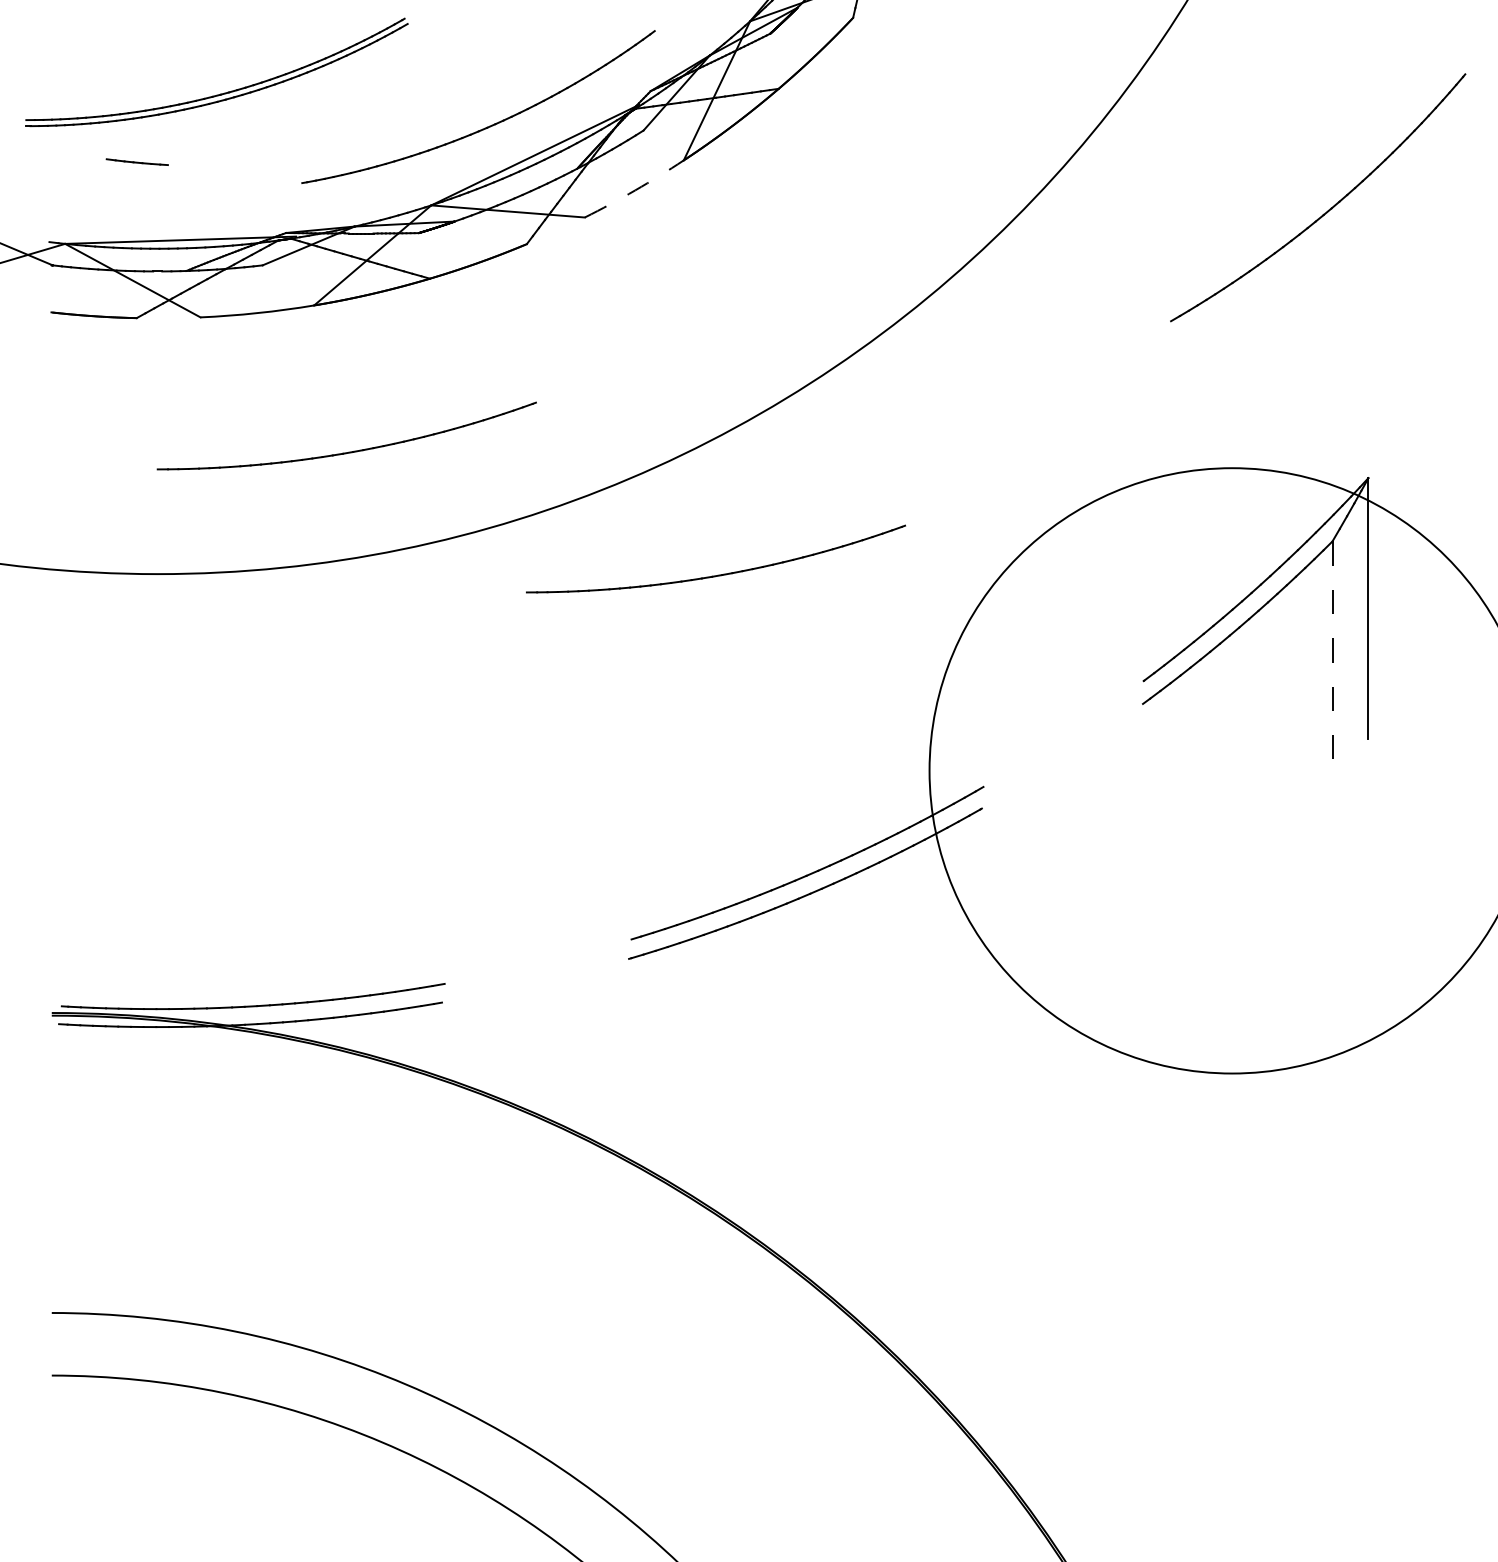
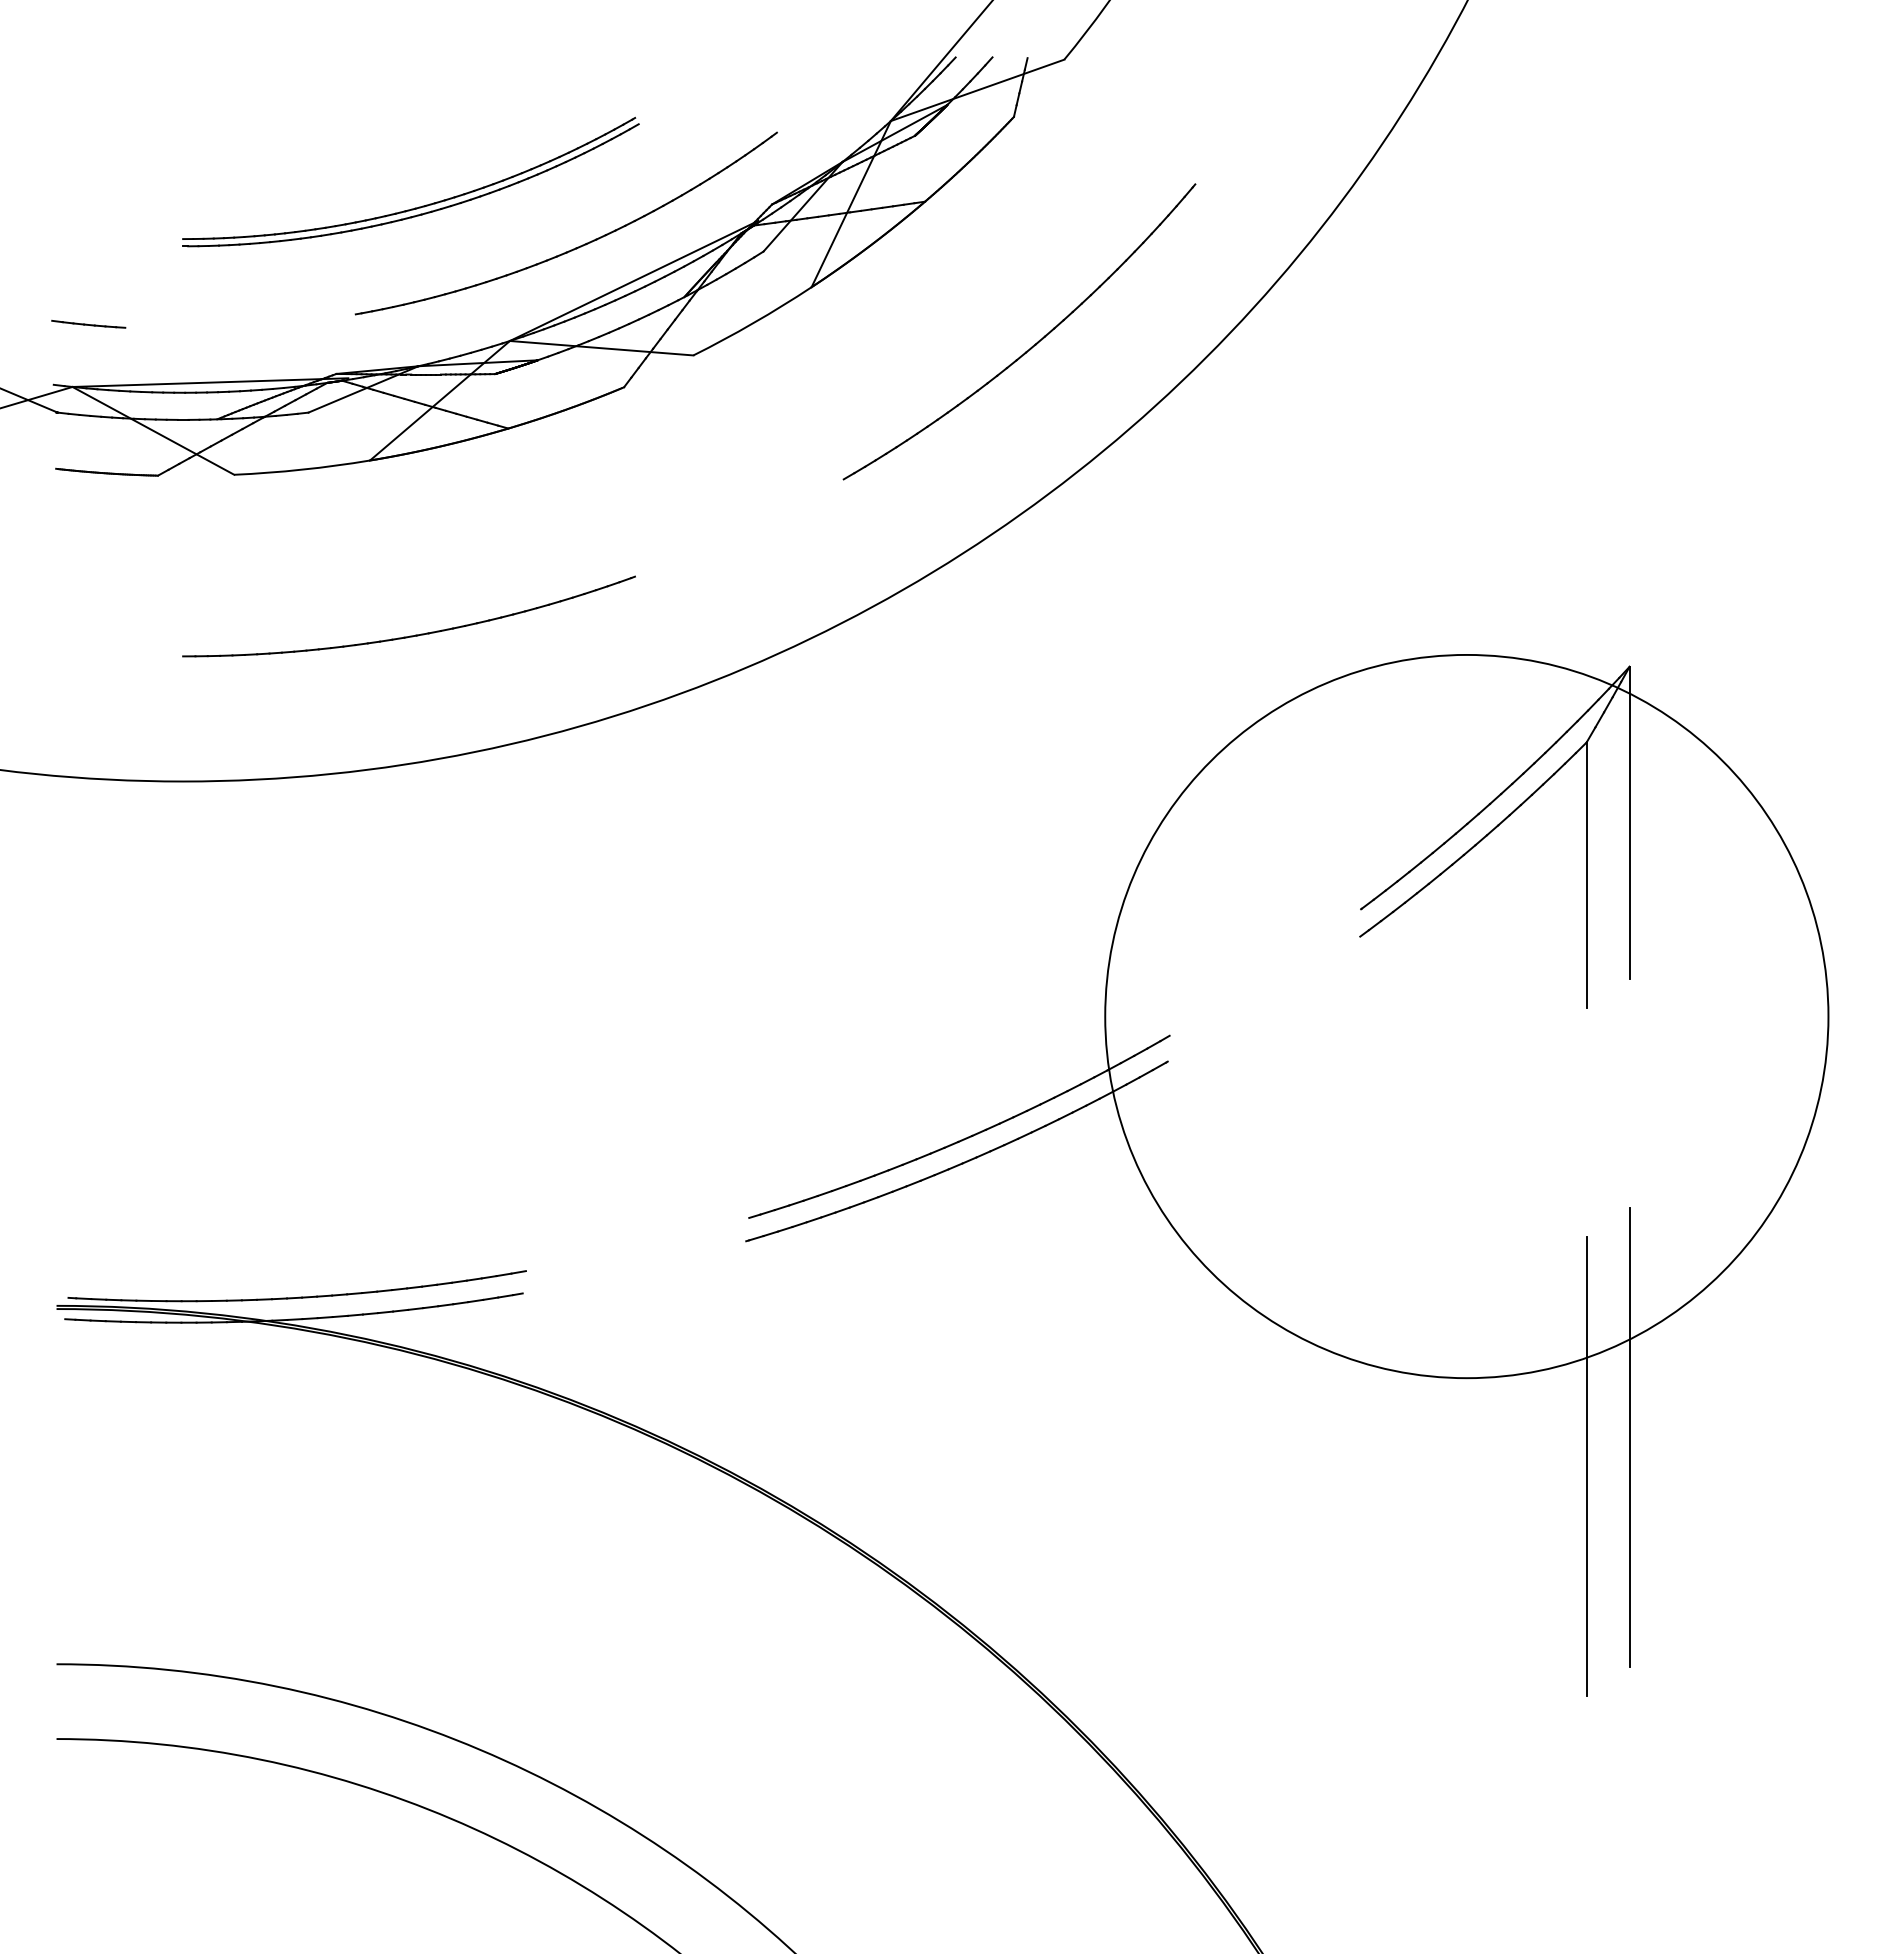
part: (220, 93) -> (415, 207), moved
line: (137, 162) -> (88, 324), moved
arc: (635, 190) -> (753, 323), dashed -> solid
part: (1329, 209) -> (1032, 345), moved
part: (716, 574) -> (850, 782), removed
line: (1332, 652) -> (1586, 875), dashed -> solid
line: (1368, 1123) -> (1629, 1437), added
line: (1332, 1147) -> (1586, 1466), added

